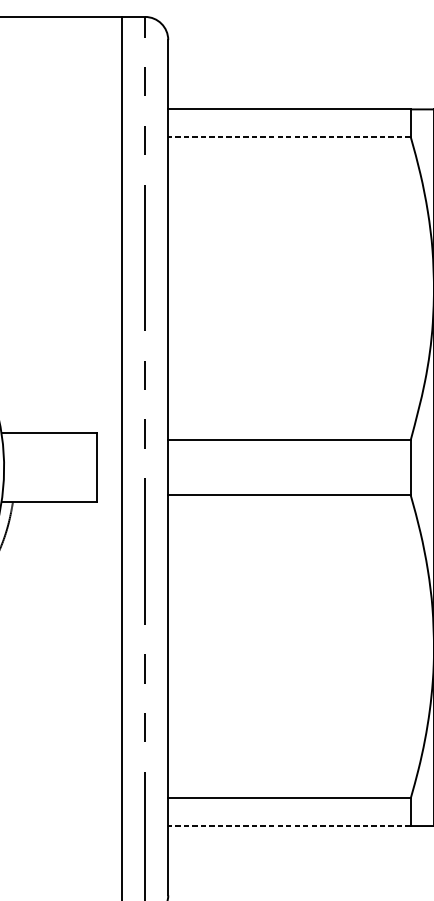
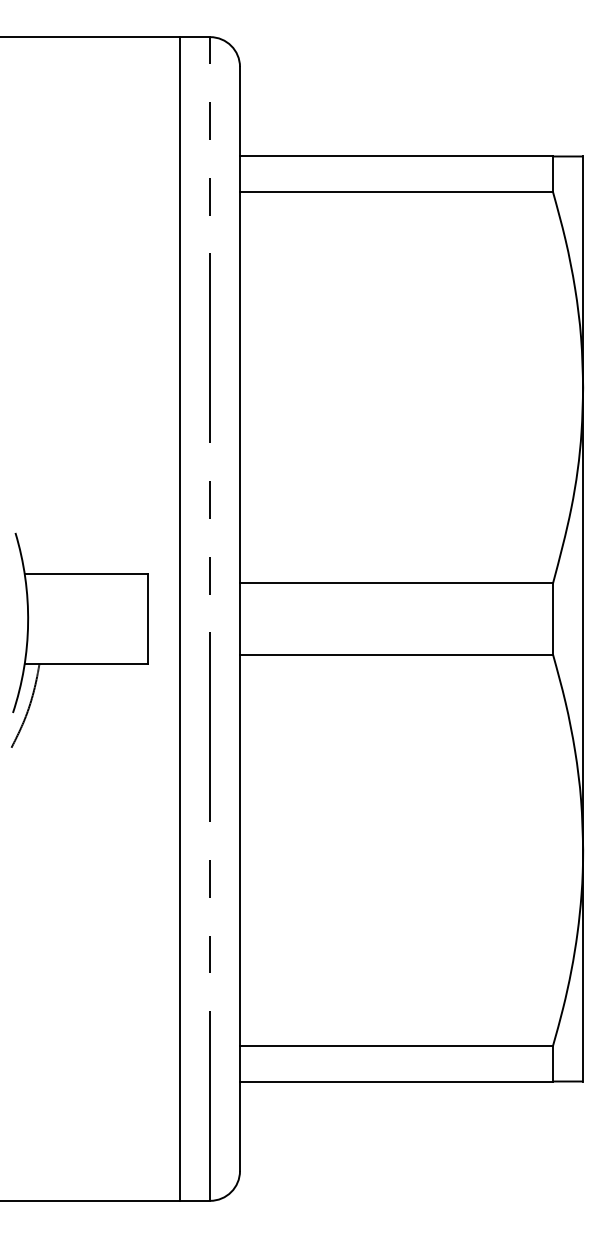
line: (289, 137) -> (396, 192), dashed -> solid
line: (289, 826) -> (396, 1081), dashed -> solid

